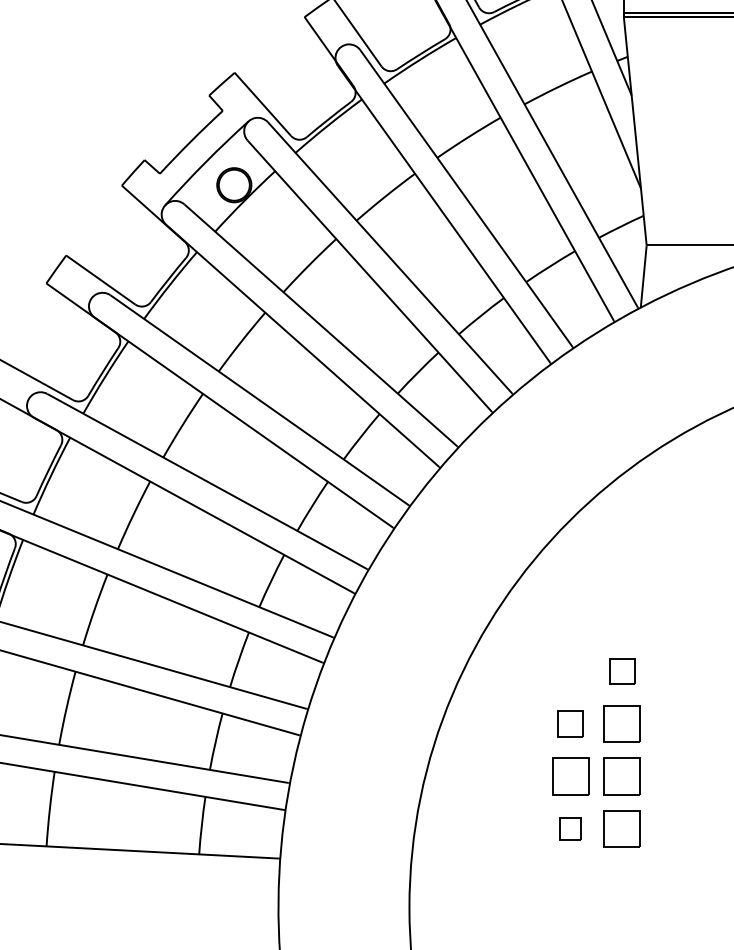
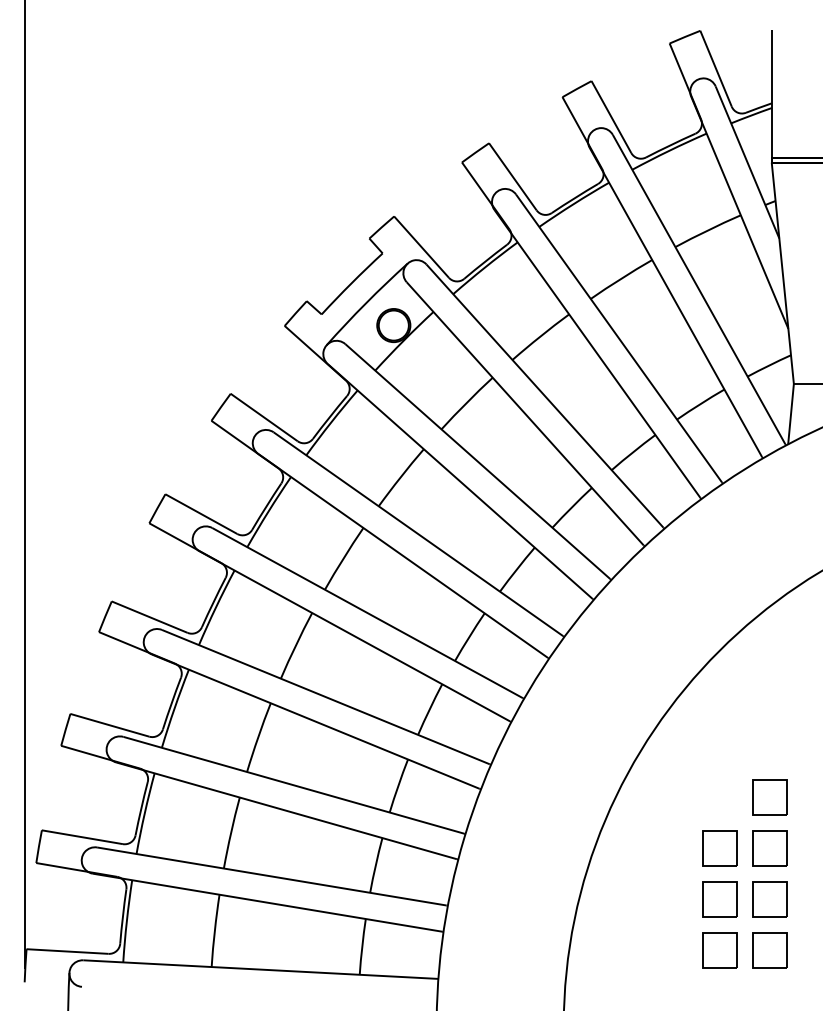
part: (621, 671) -> (769, 797), size x1.43
part: (570, 724) -> (719, 848), size x1.43
part: (570, 829) -> (719, 950), size x1.67

